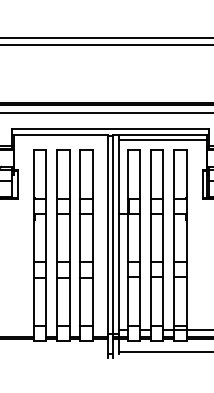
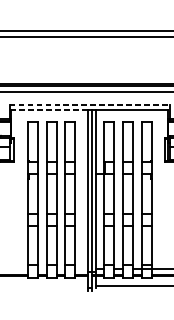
line: (110, 128) -> (89, 104), solid -> dashed
line: (60, 135) -> (49, 110), solid -> dashed
line: (162, 140) -> (132, 114), removed

